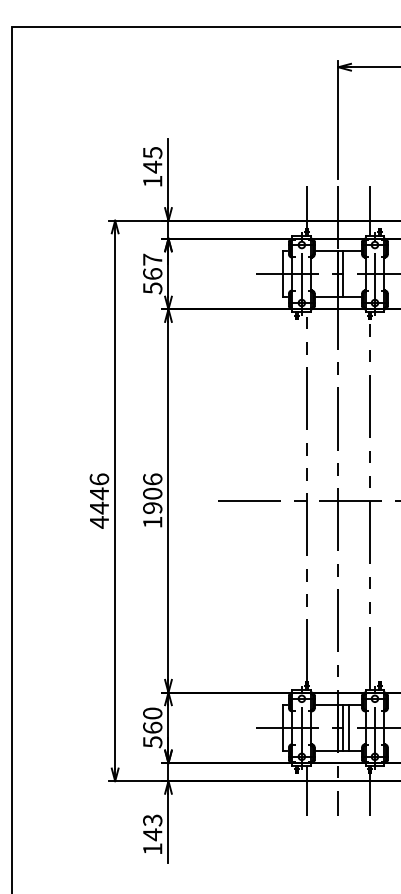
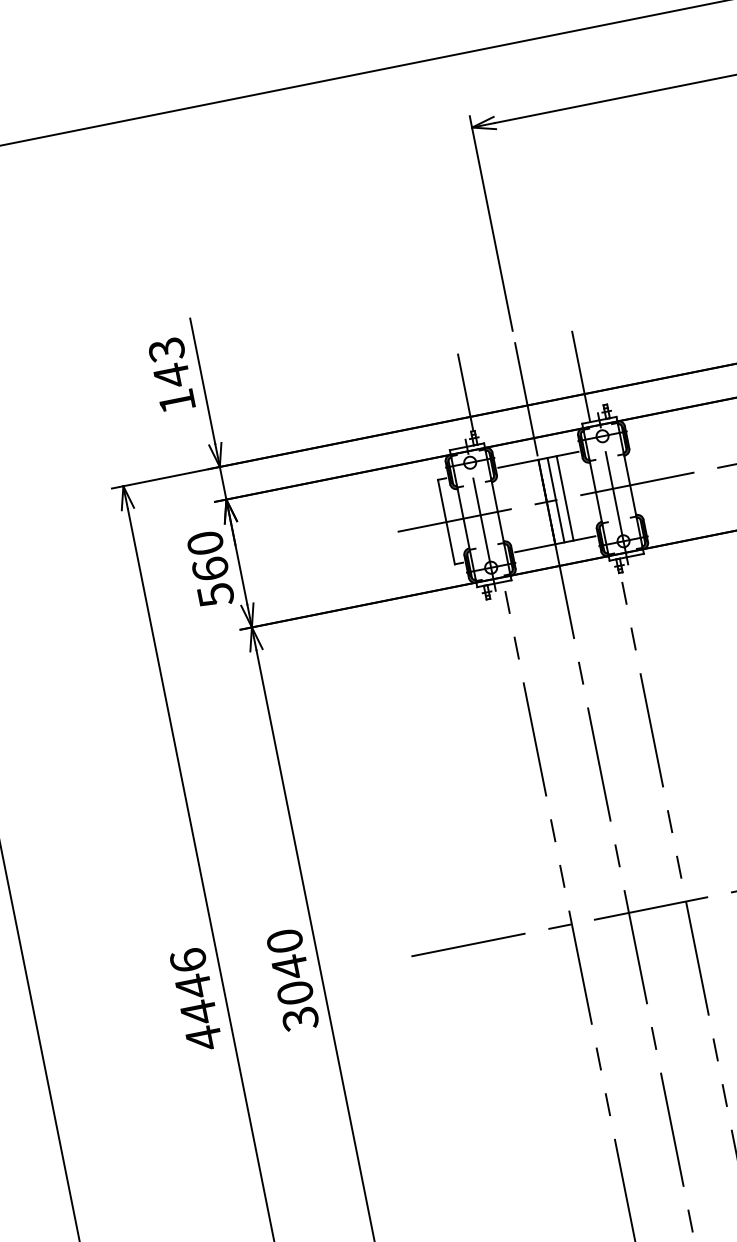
text: (152, 152) -> (166, 349), 145 -> 143
text: (152, 259) -> (204, 542), 567 -> 560
line: (348, 273) -> (564, 497), added
text: (152, 500) -> (292, 979), 1906 -> 3040

